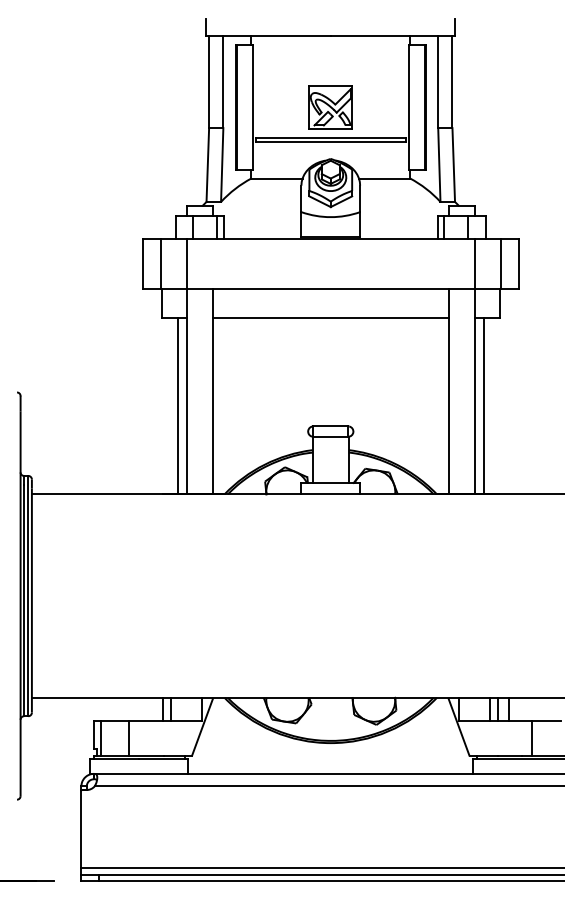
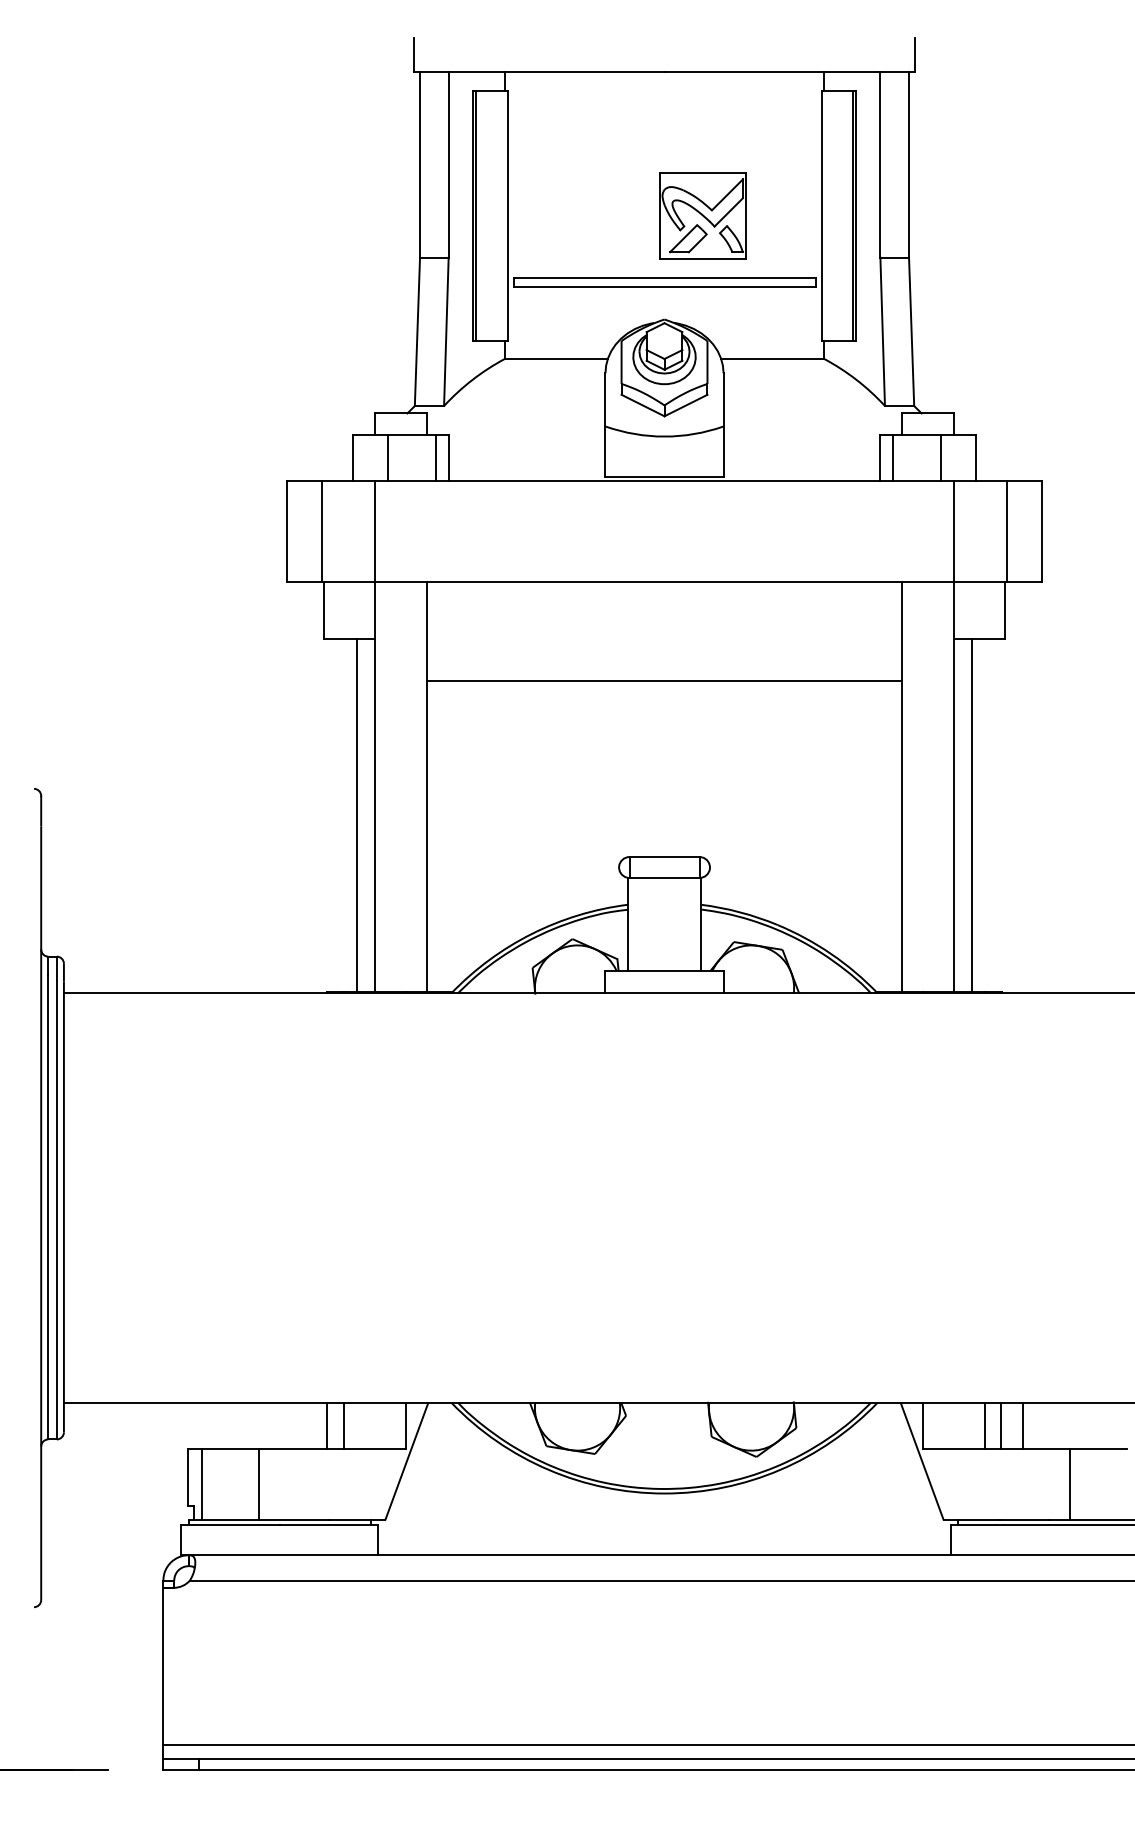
part: (330, 107) -> (702, 216), moved
line: (330, 317) -> (663, 680), moved

